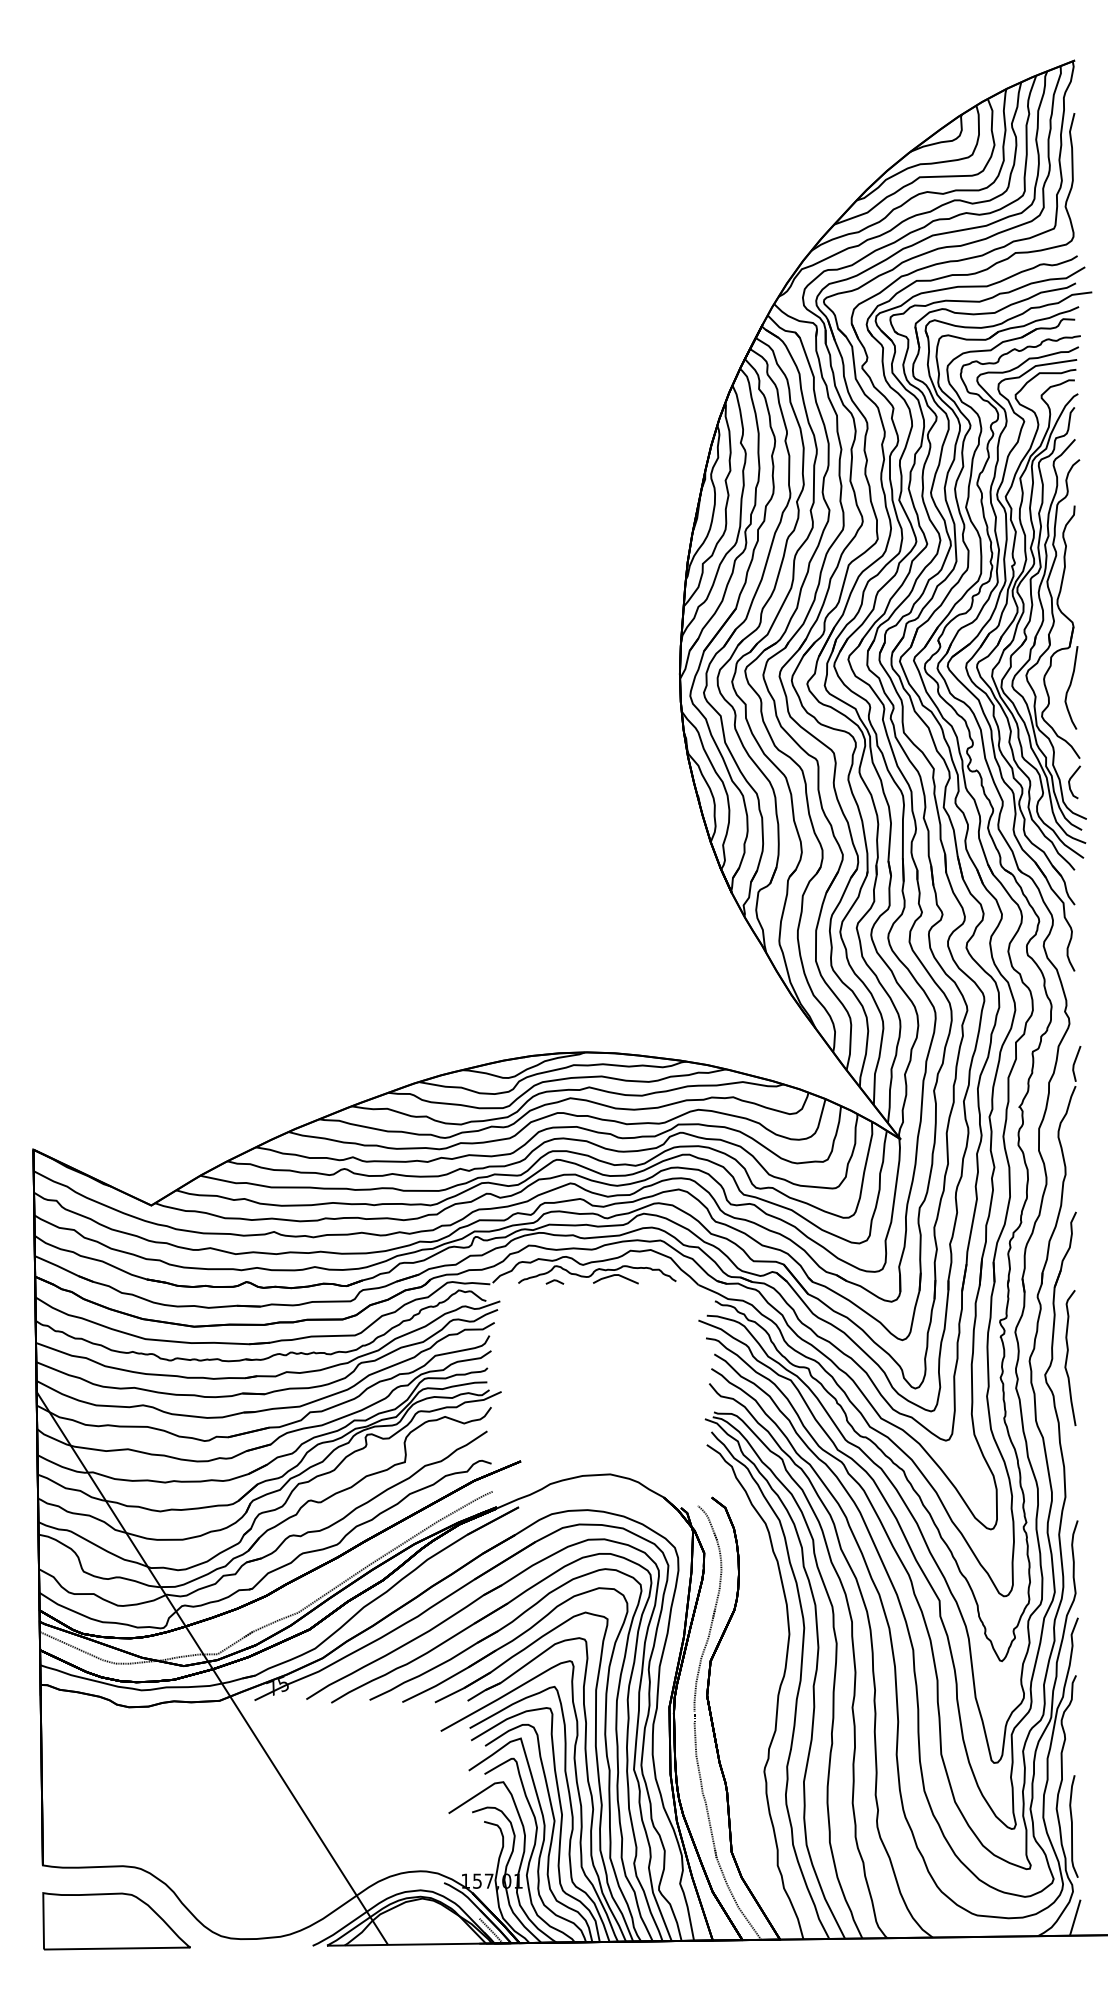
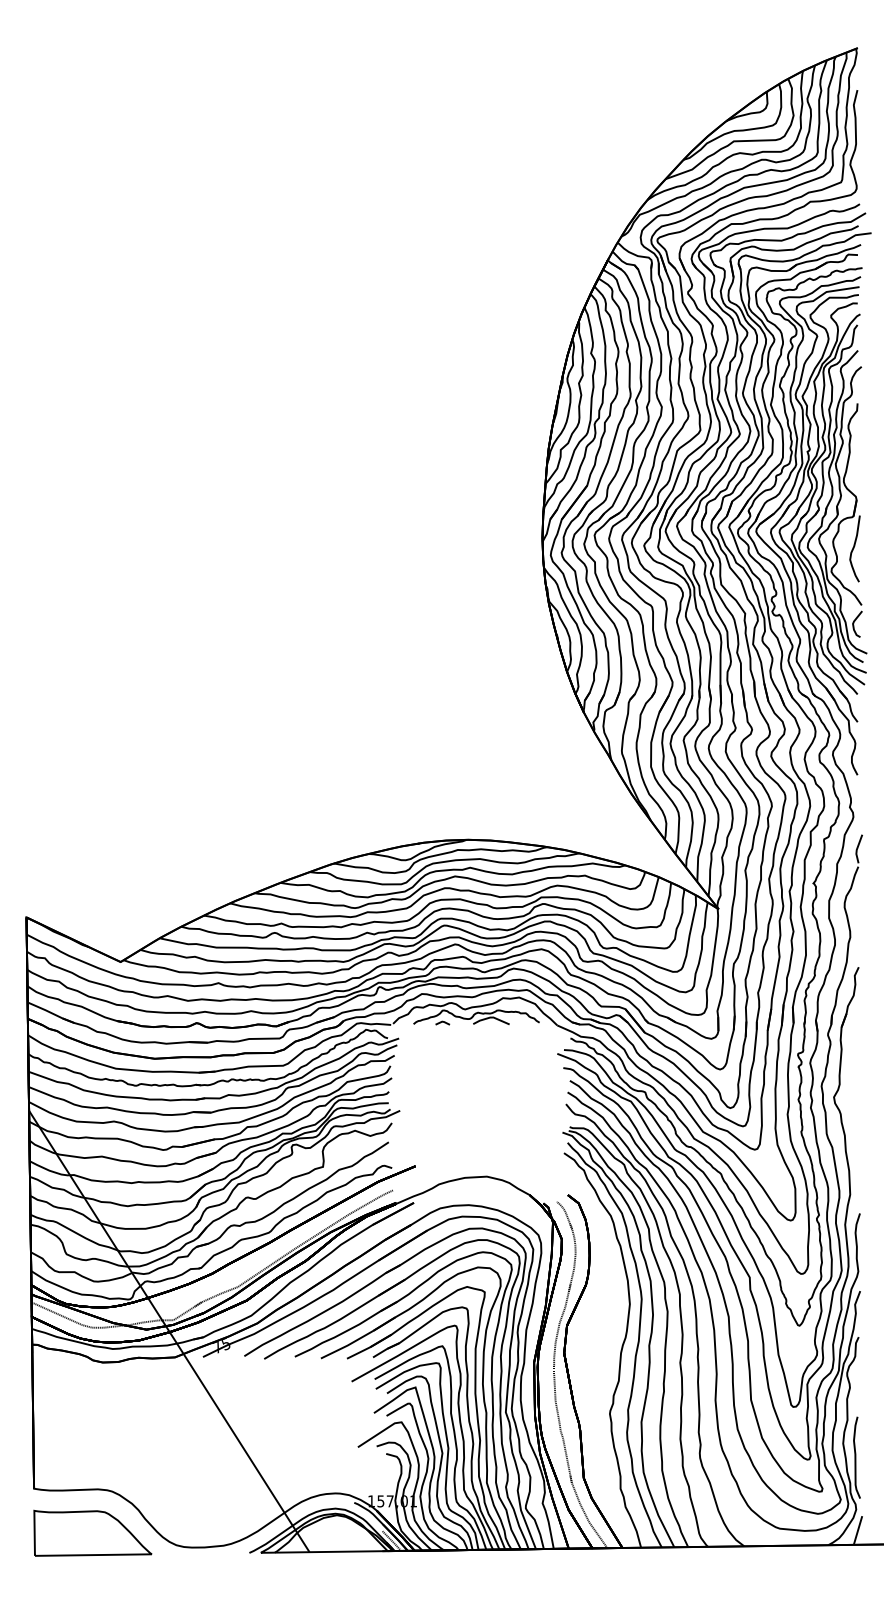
curve: (1068, 1357) -> (852, 1083), removed

